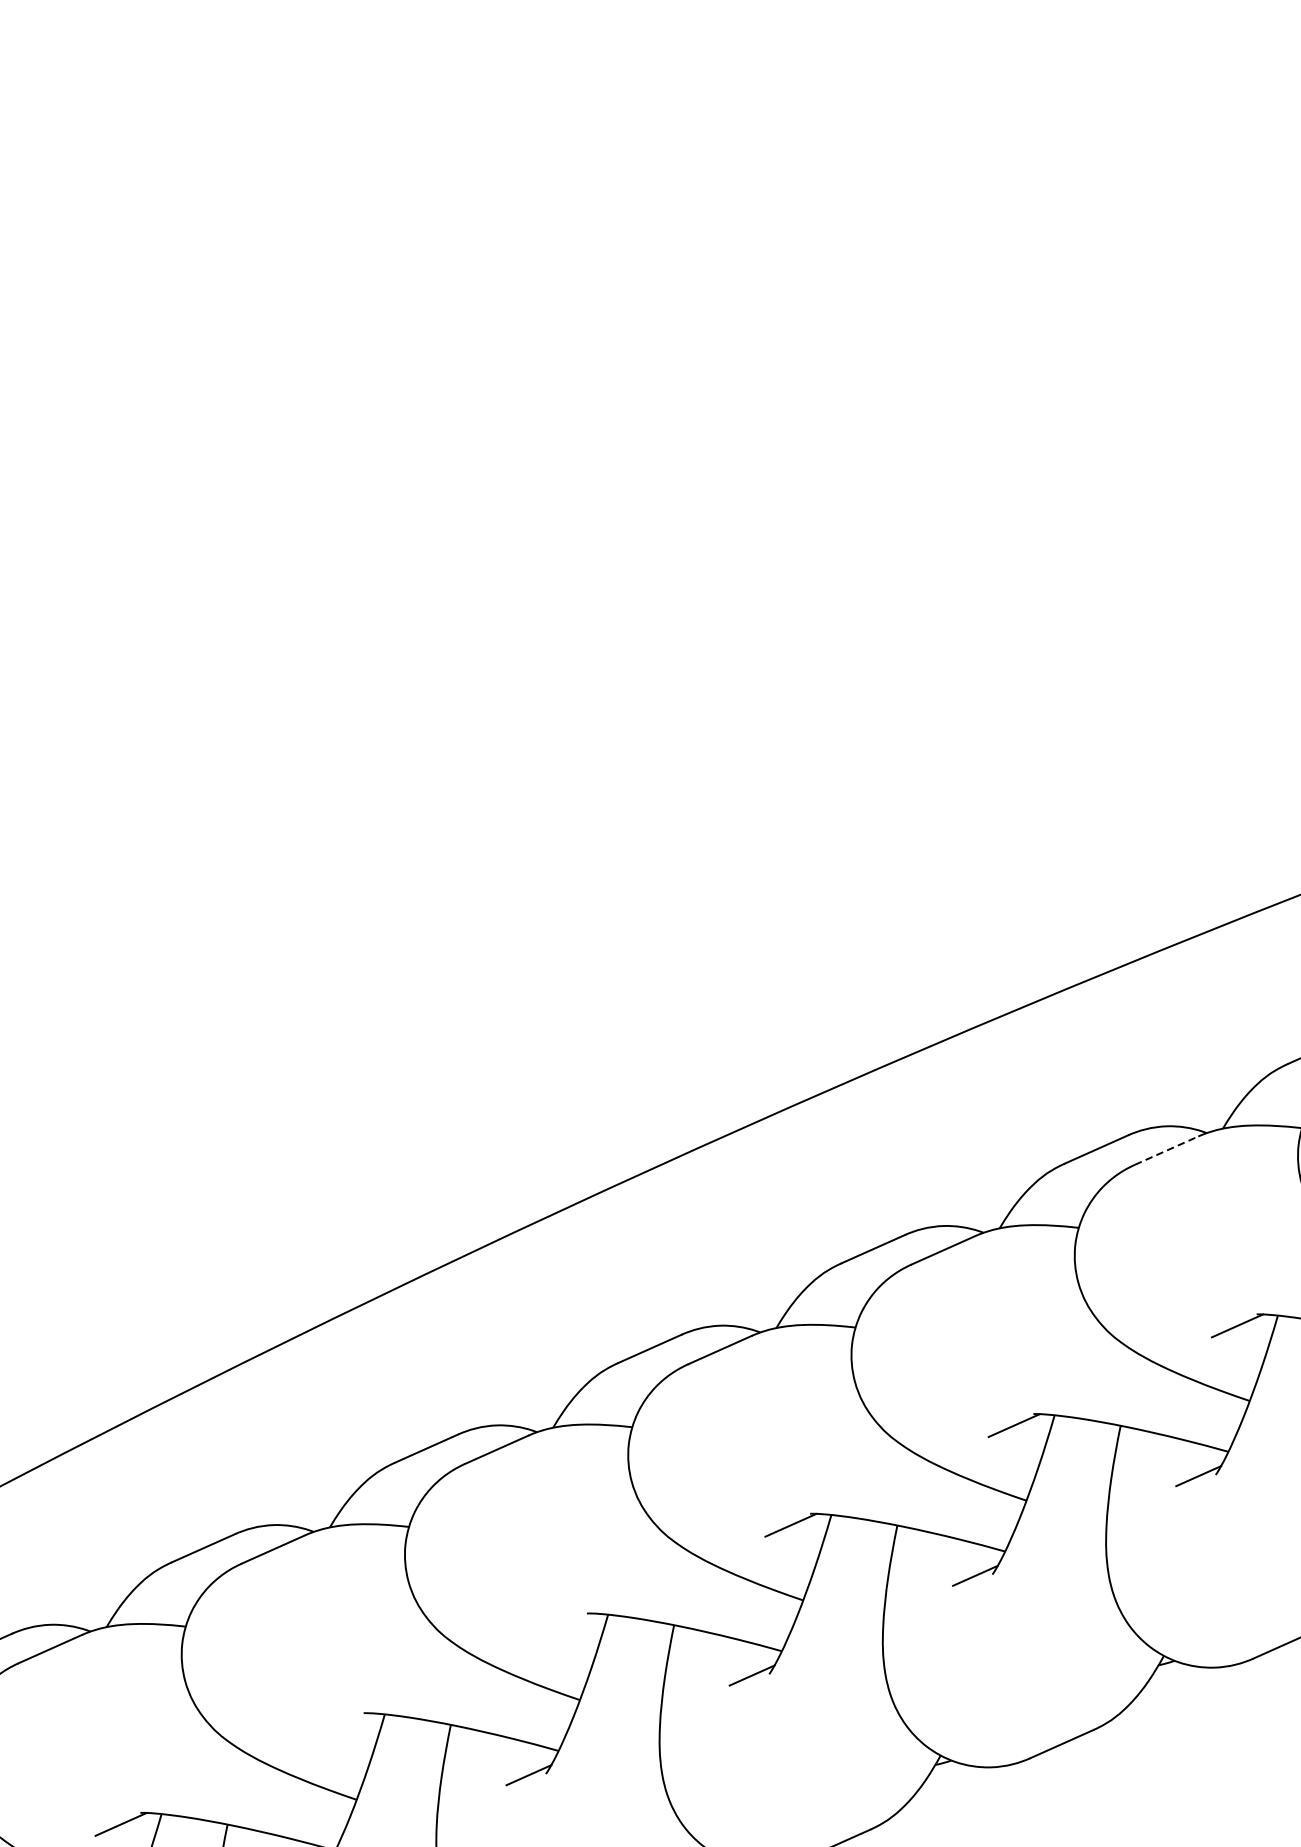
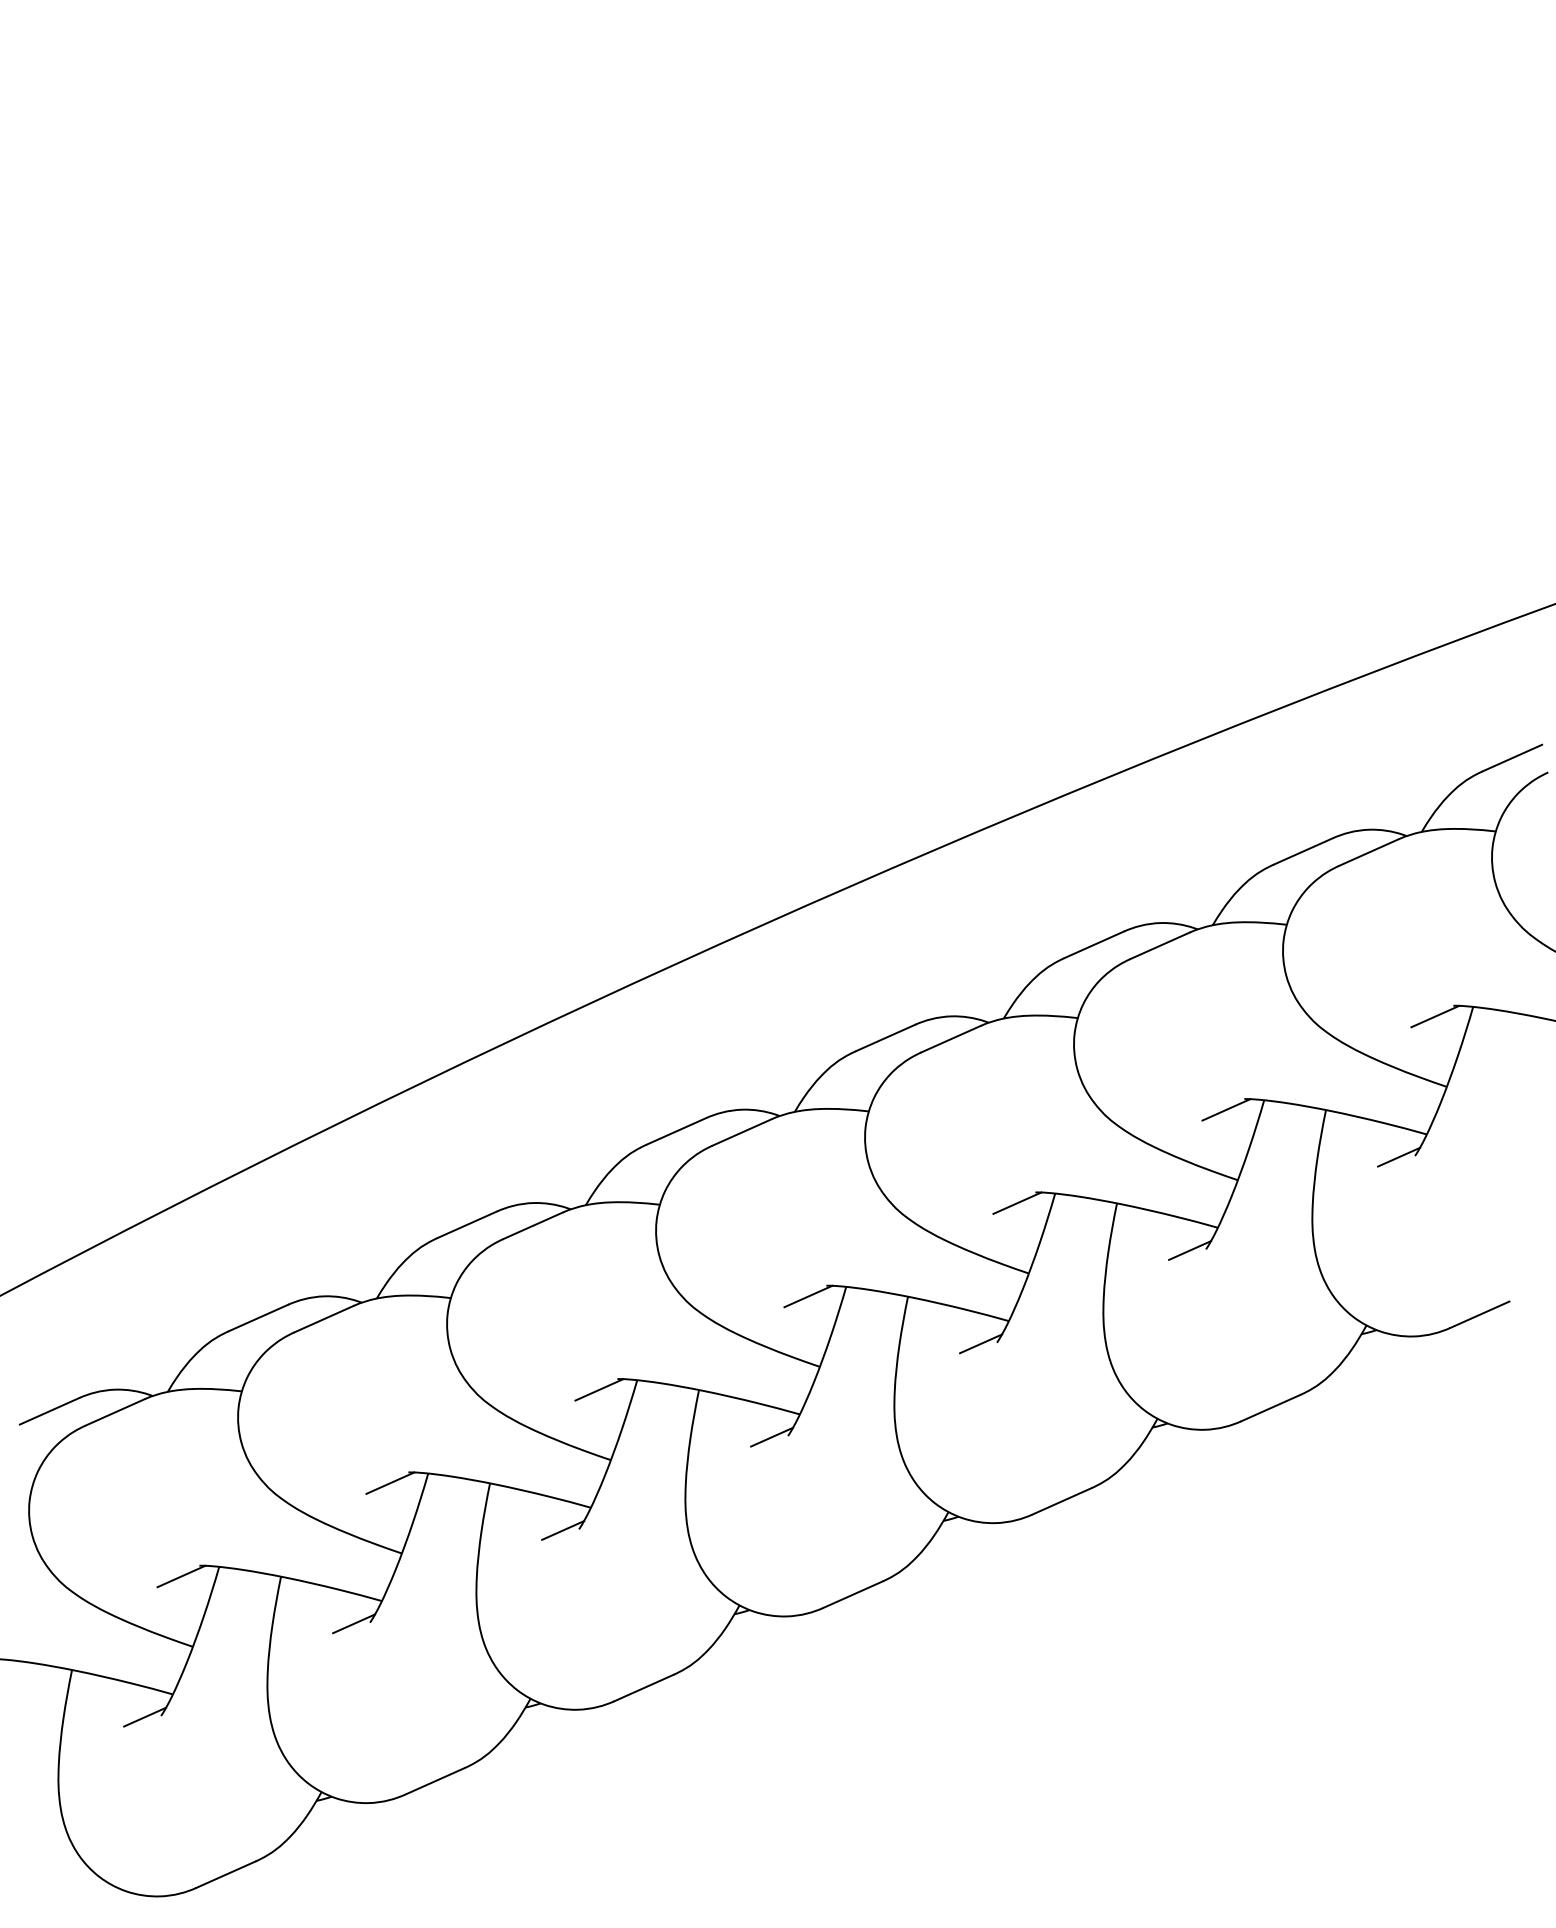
line: (1167, 1150) -> (1160, 945), dashed -> solid
line: (567, 1624) -> (599, 1389), added
line: (344, 1723) -> (390, 1482), added

